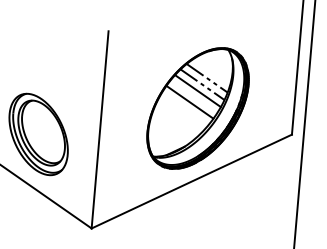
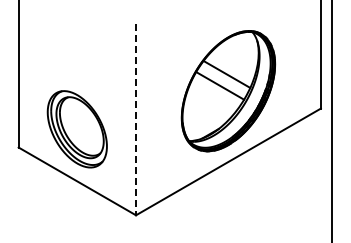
line: (206, 78) -> (234, 61), removed
line: (202, 84) -> (230, 67), removed
line: (100, 129) -> (136, 119), solid -> dashed

